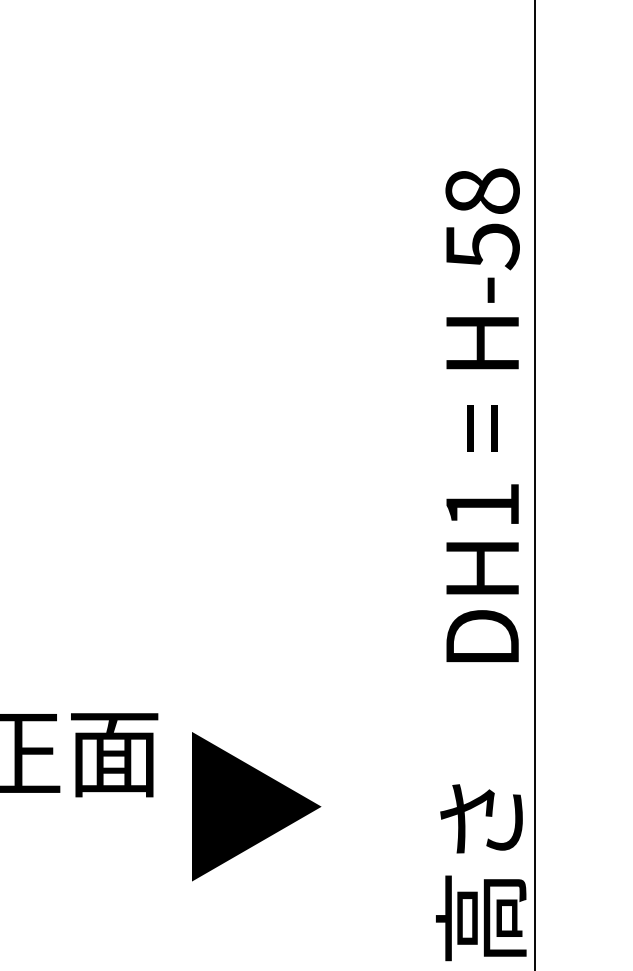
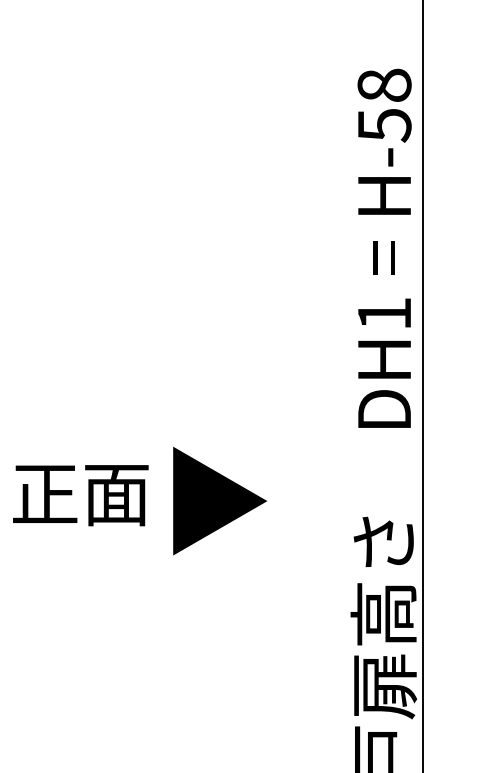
part: (255, 807) -> (219, 501), moved

